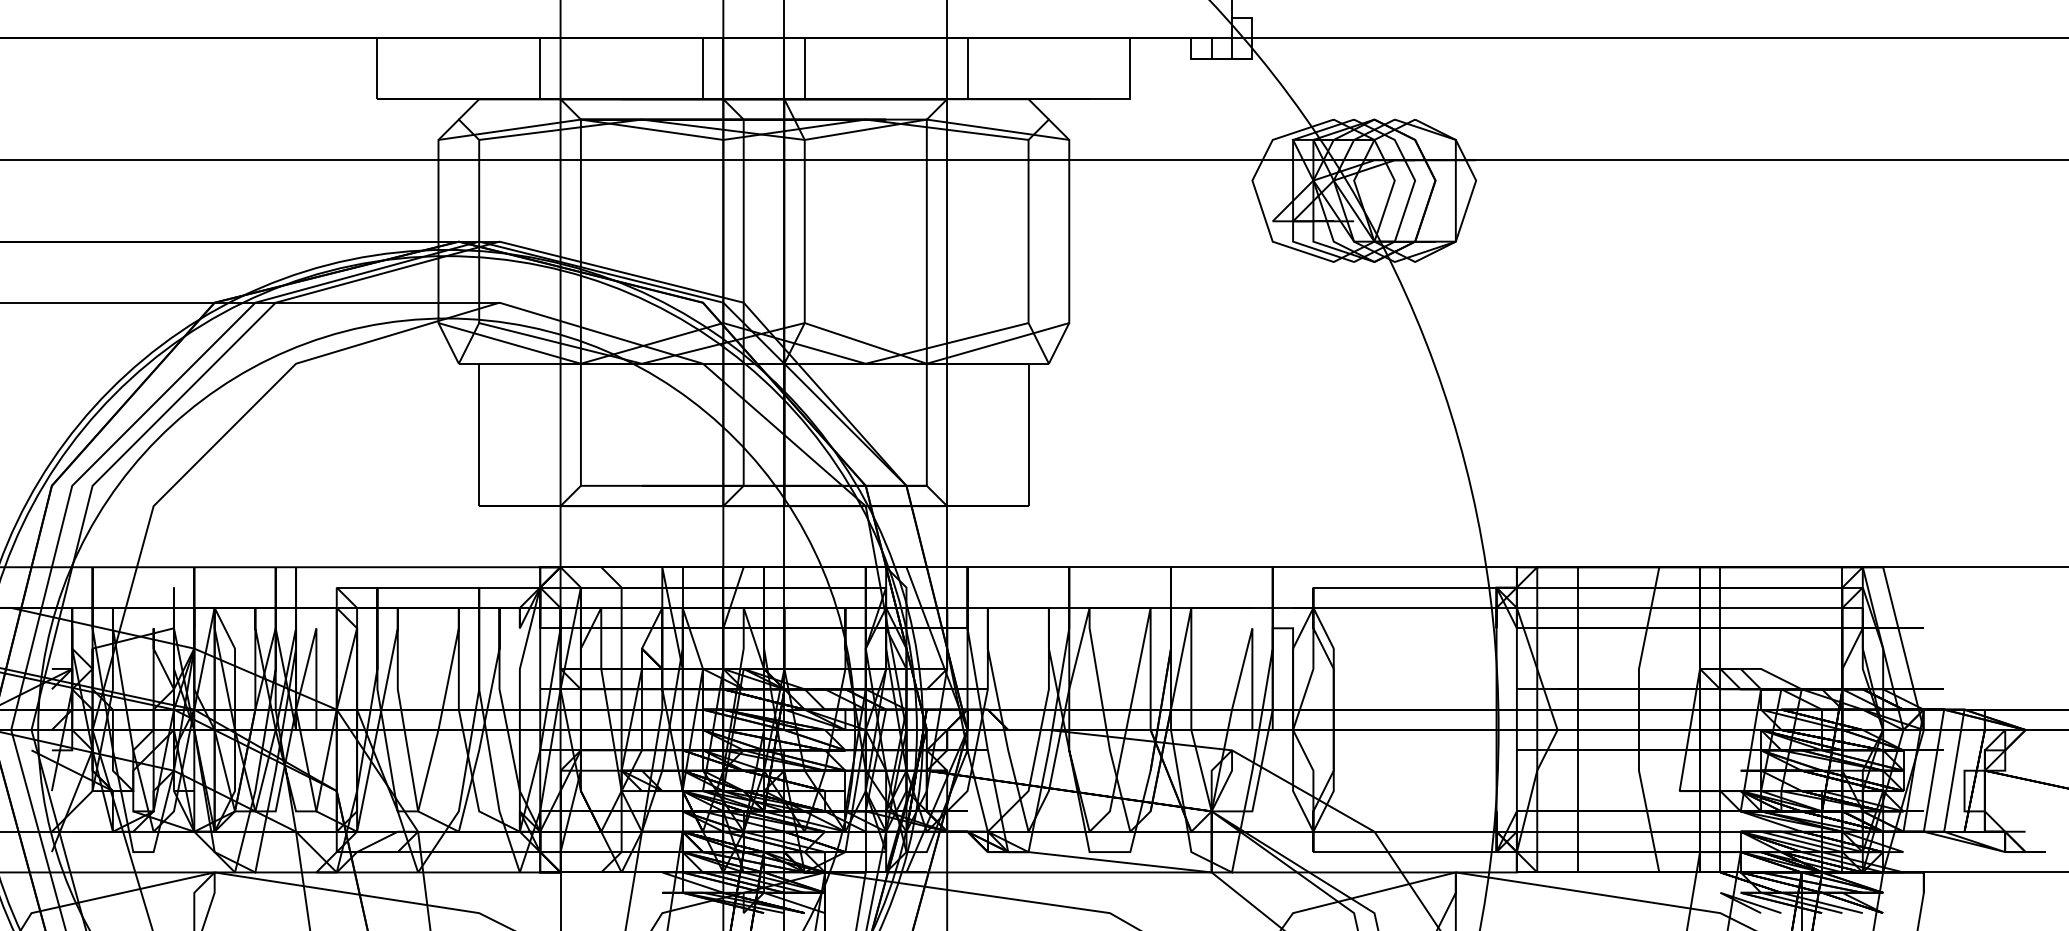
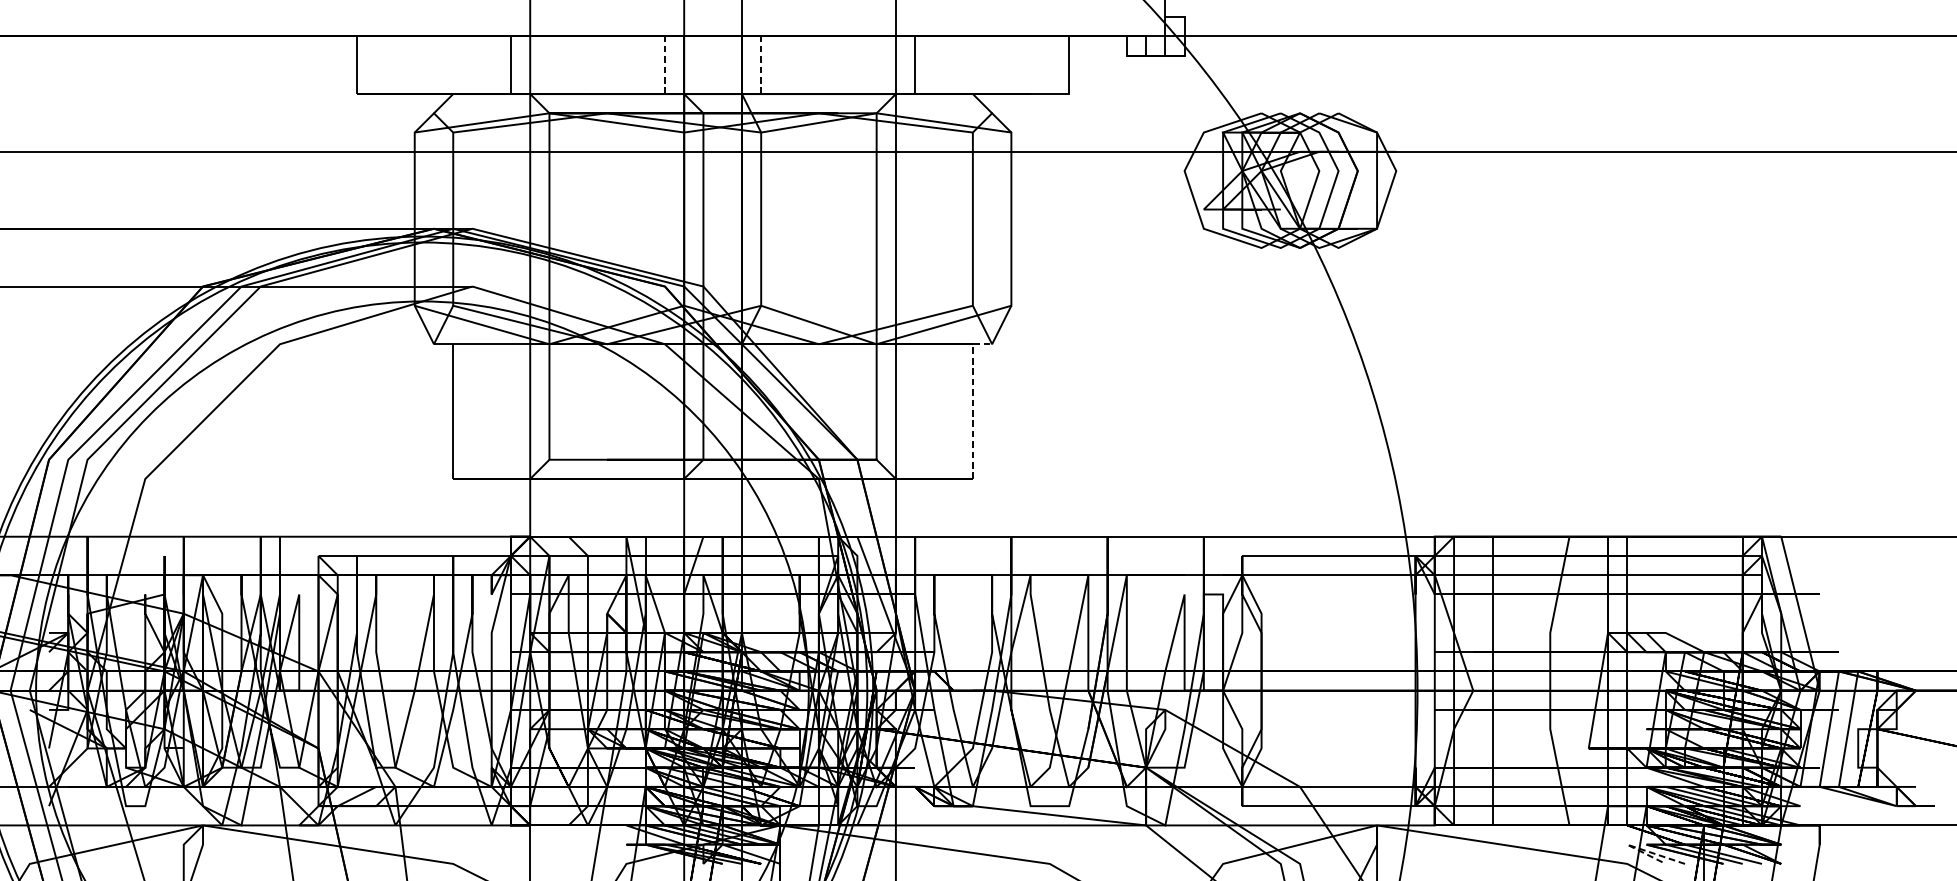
line: (703, 68) -> (665, 64), solid -> dashed
line: (804, 68) -> (760, 64), solid -> dashed
line: (1028, 423) -> (972, 400), solid -> dashed
line: (1728, 895) -> (1634, 847), solid -> dashed

